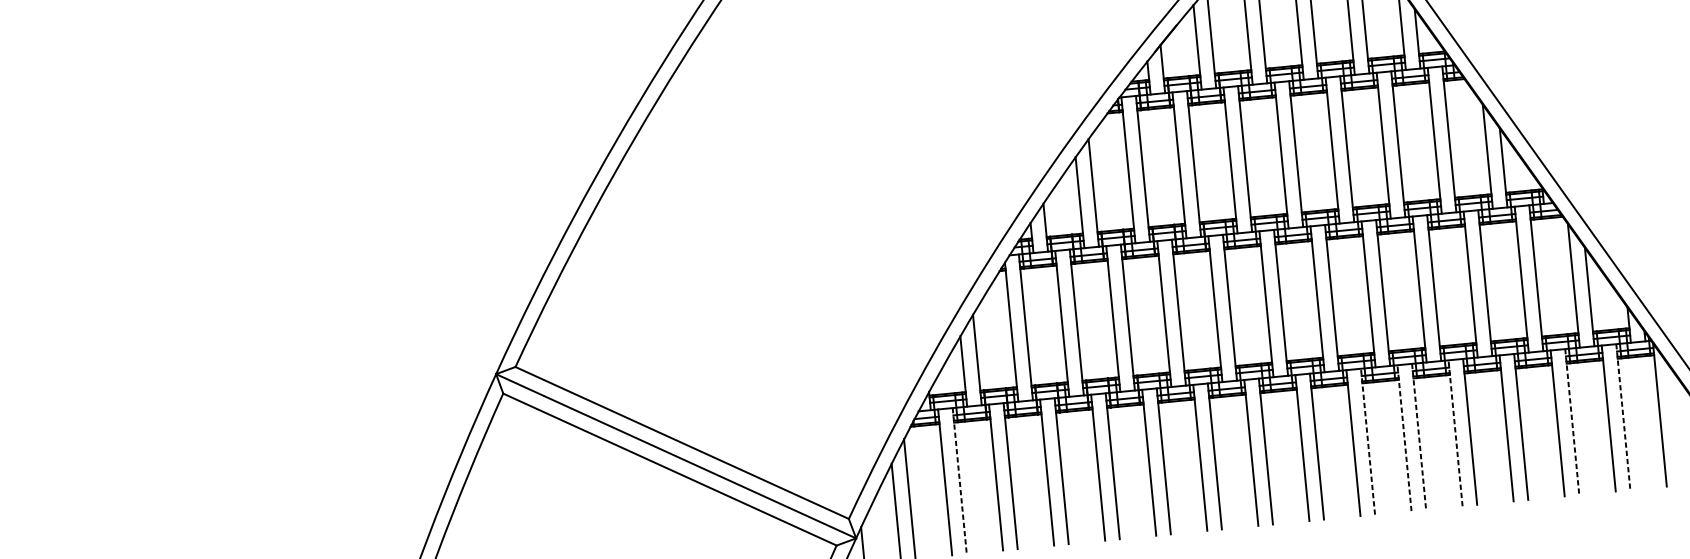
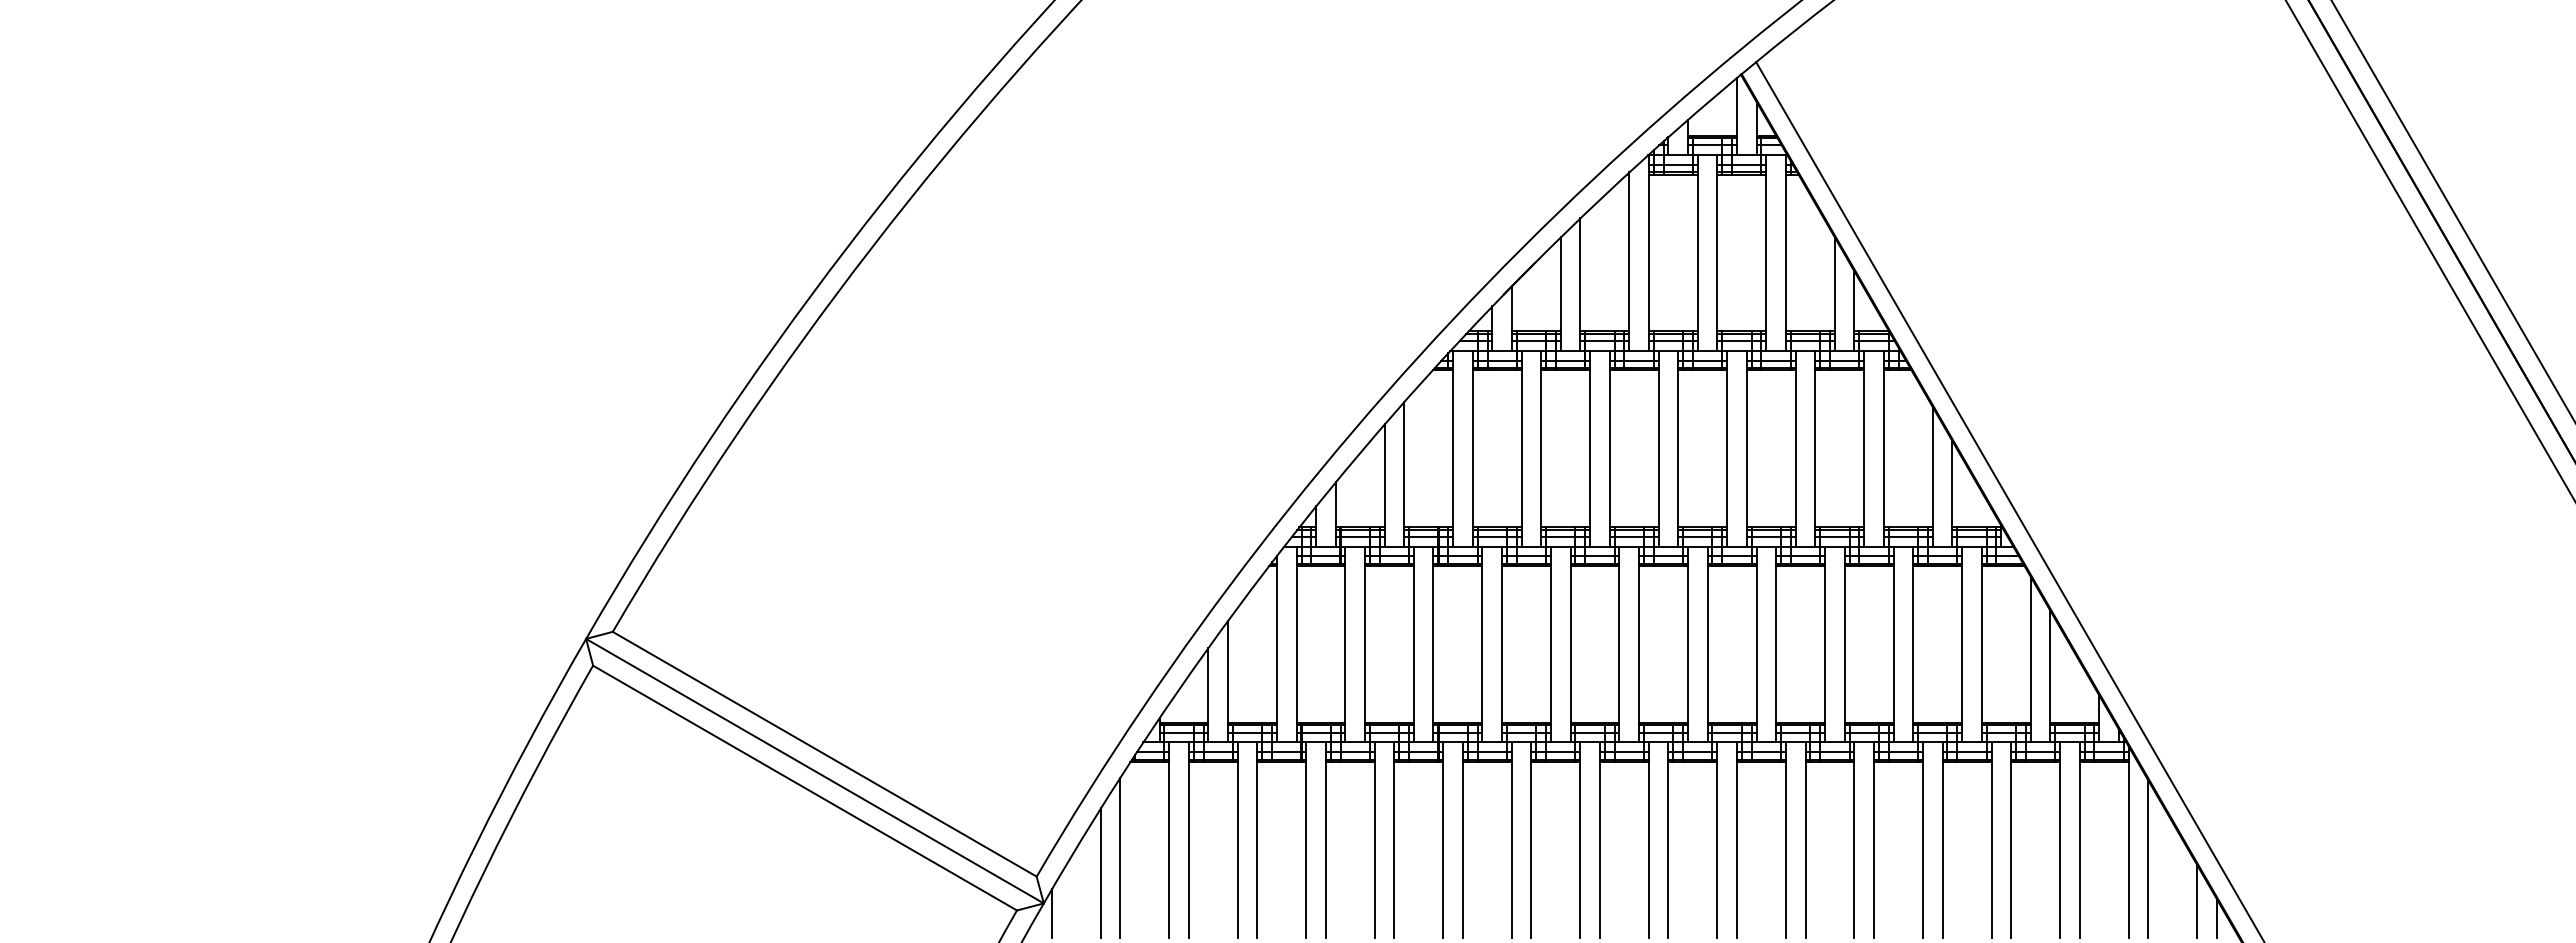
line: (1623, 417) -> (2079, 840), dashed -> solid
line: (1572, 422) -> (2011, 840), dashed -> solid
line: (1676, 426) -> (2148, 859), added
line: (1455, 433) -> (1854, 840), dashed -> solid
line: (1419, 436) -> (1805, 840), dashed -> solid
line: (1404, 438) -> (1785, 840), dashed -> solid
line: (1367, 441) -> (1736, 840), dashed -> solid
line: (959, 481) -> (1188, 840), dashed -> solid

